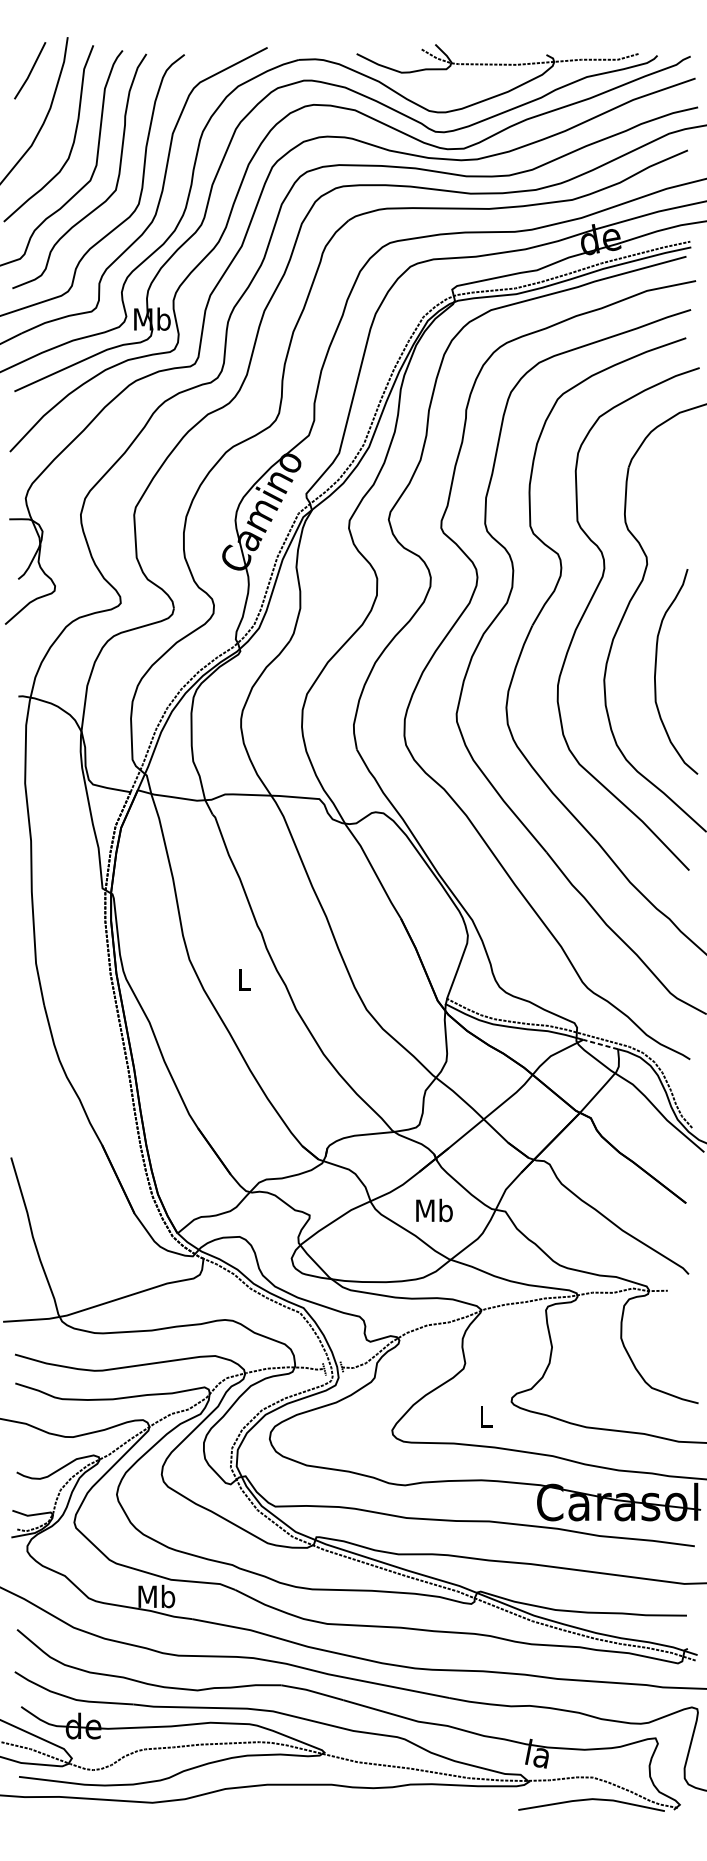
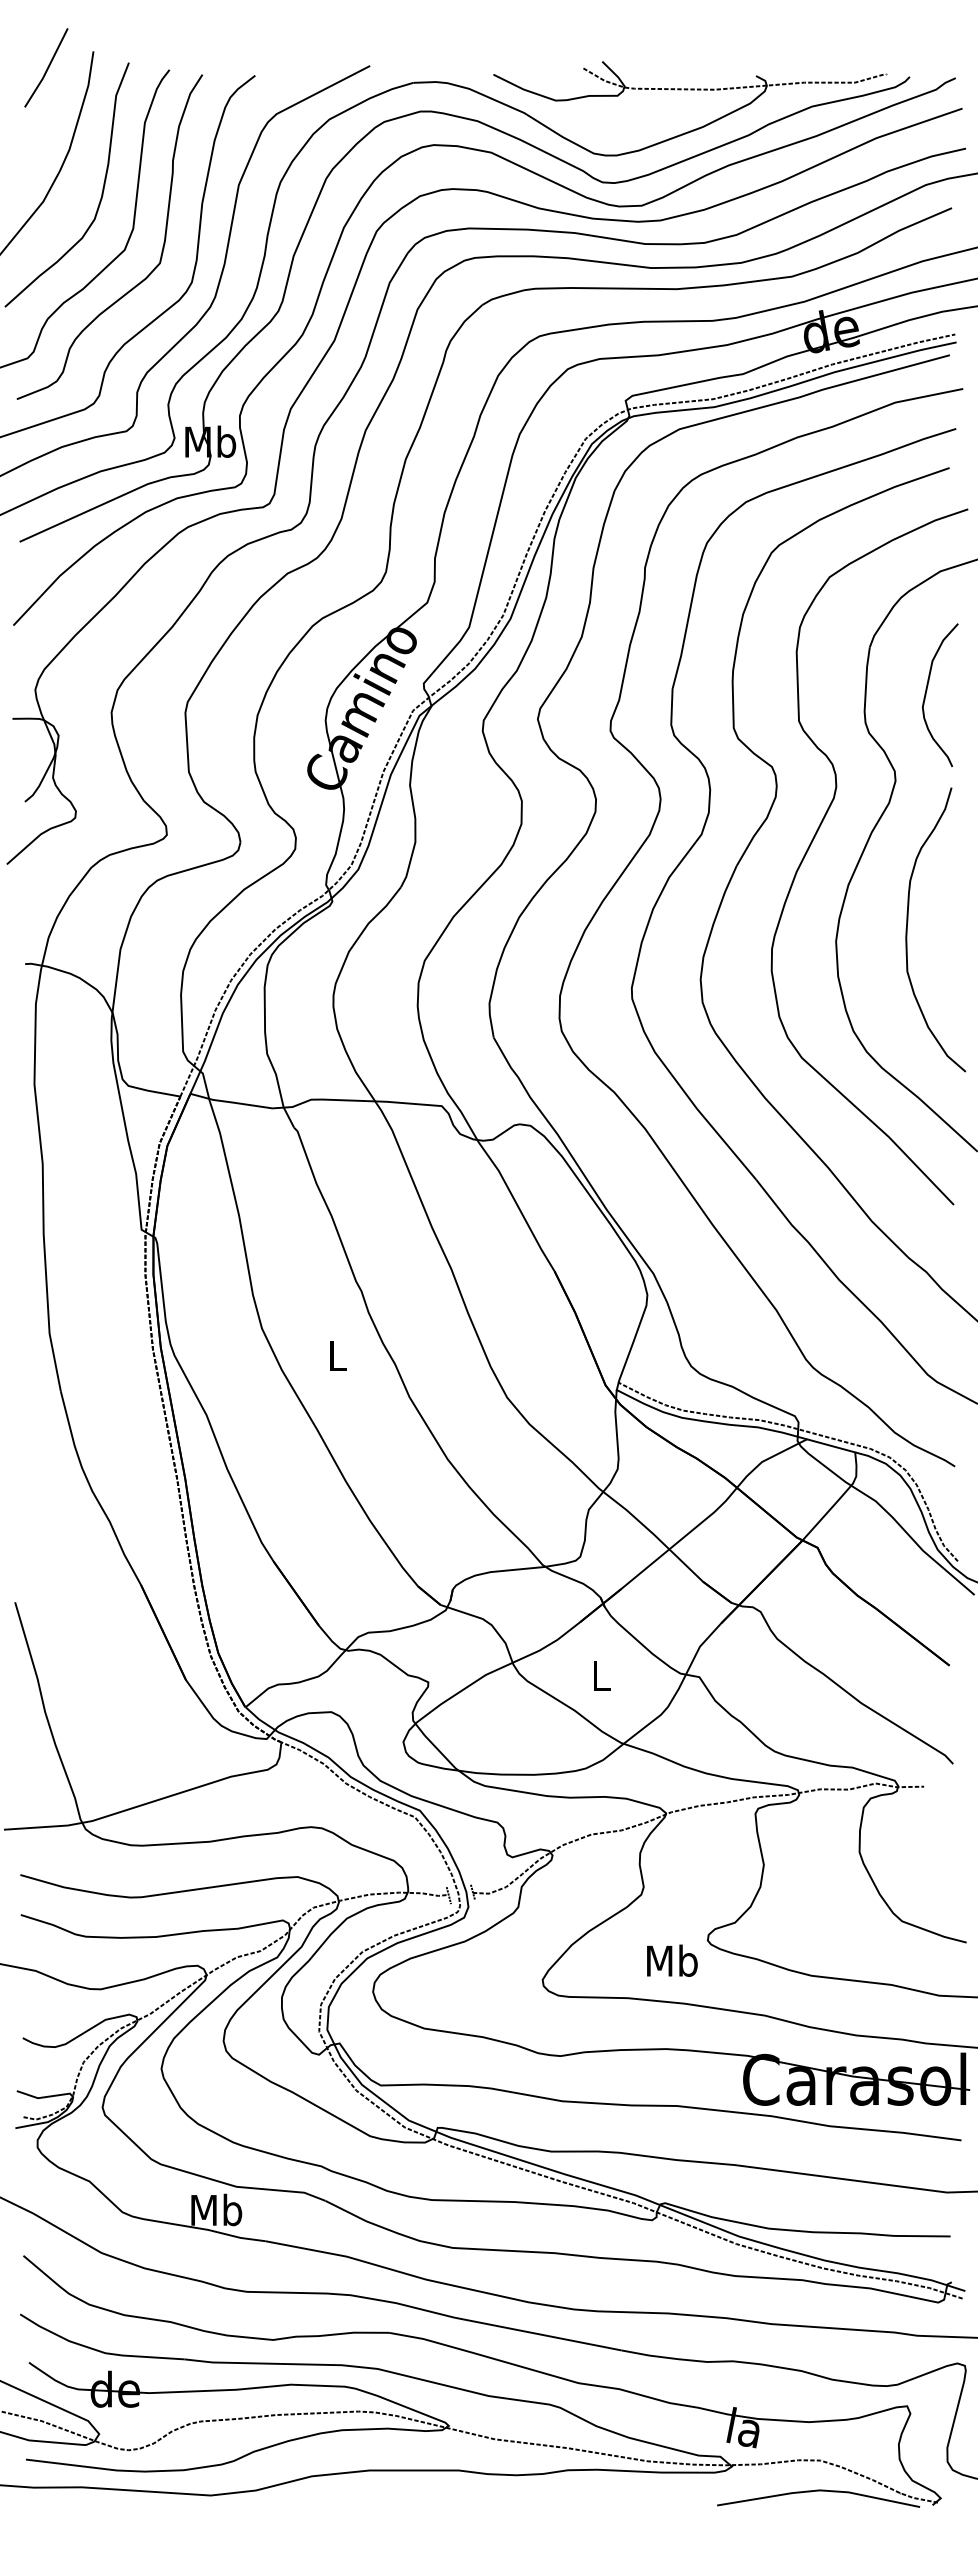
line: (30, 70) -> (47, 67), moved
curve: (670, 498) -> (927, 690), added
line: (600, 1044) -> (831, 1445), dashed -> solid
text: (434, 1210) -> (600, 1675), Mb -> L
text: (486, 1416) -> (672, 1960), L -> Mb

